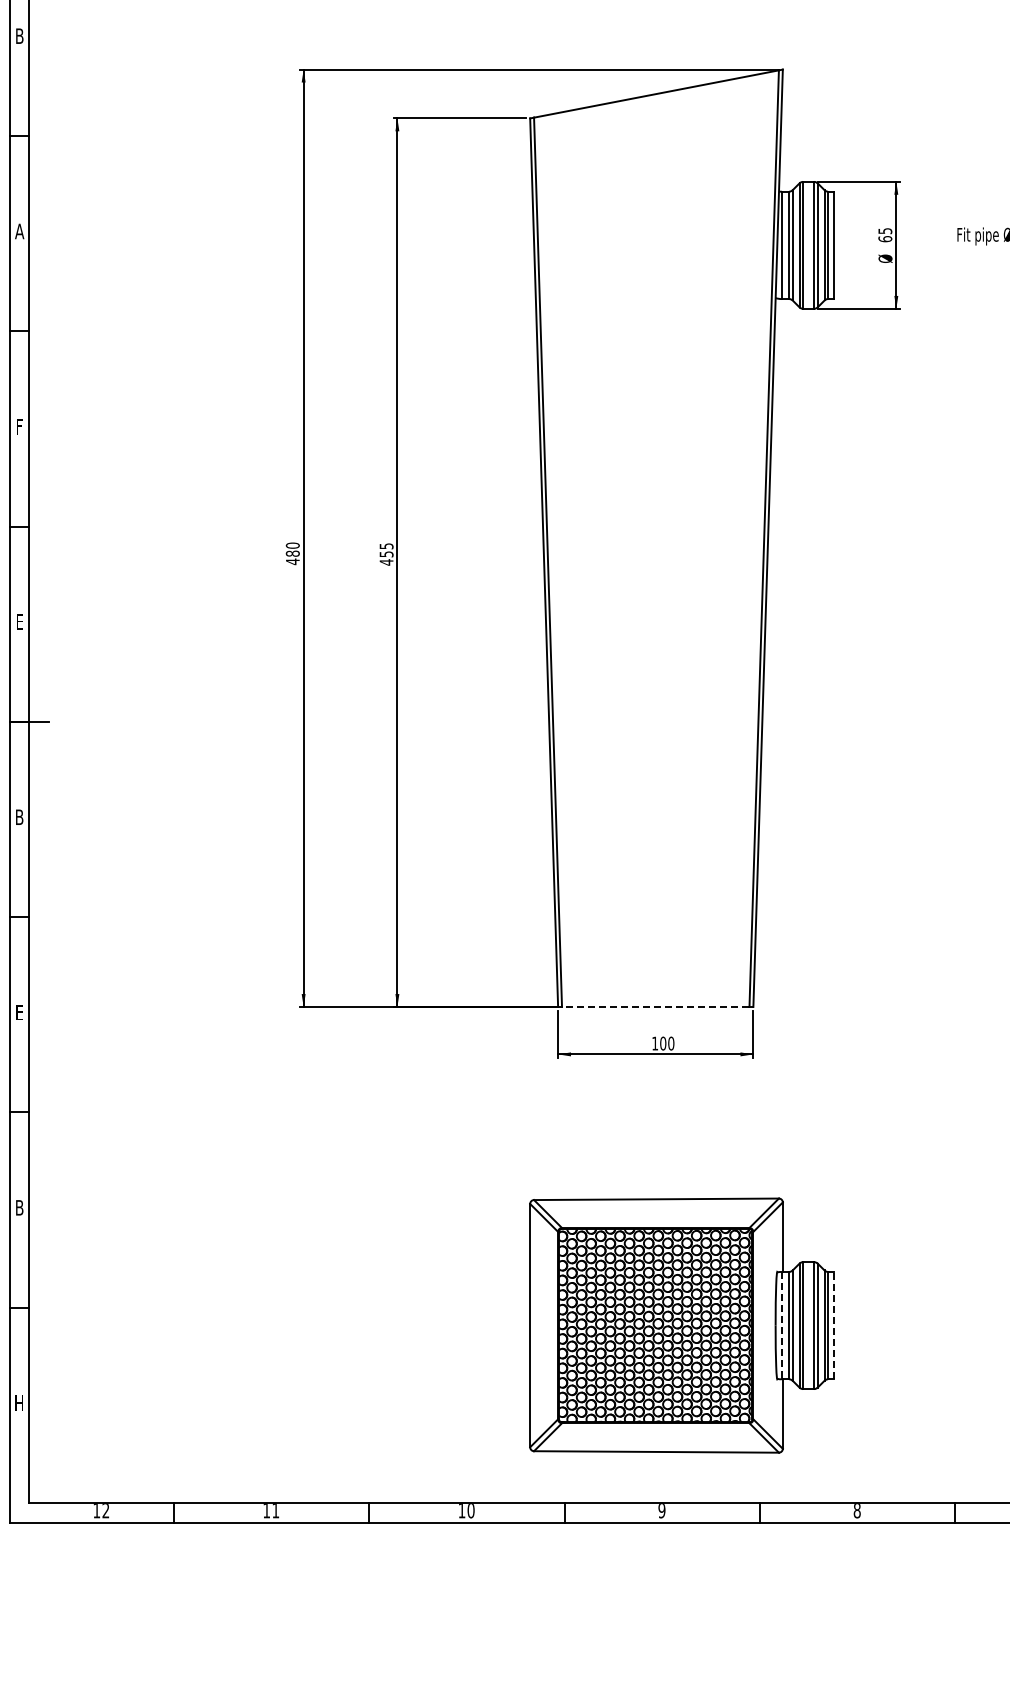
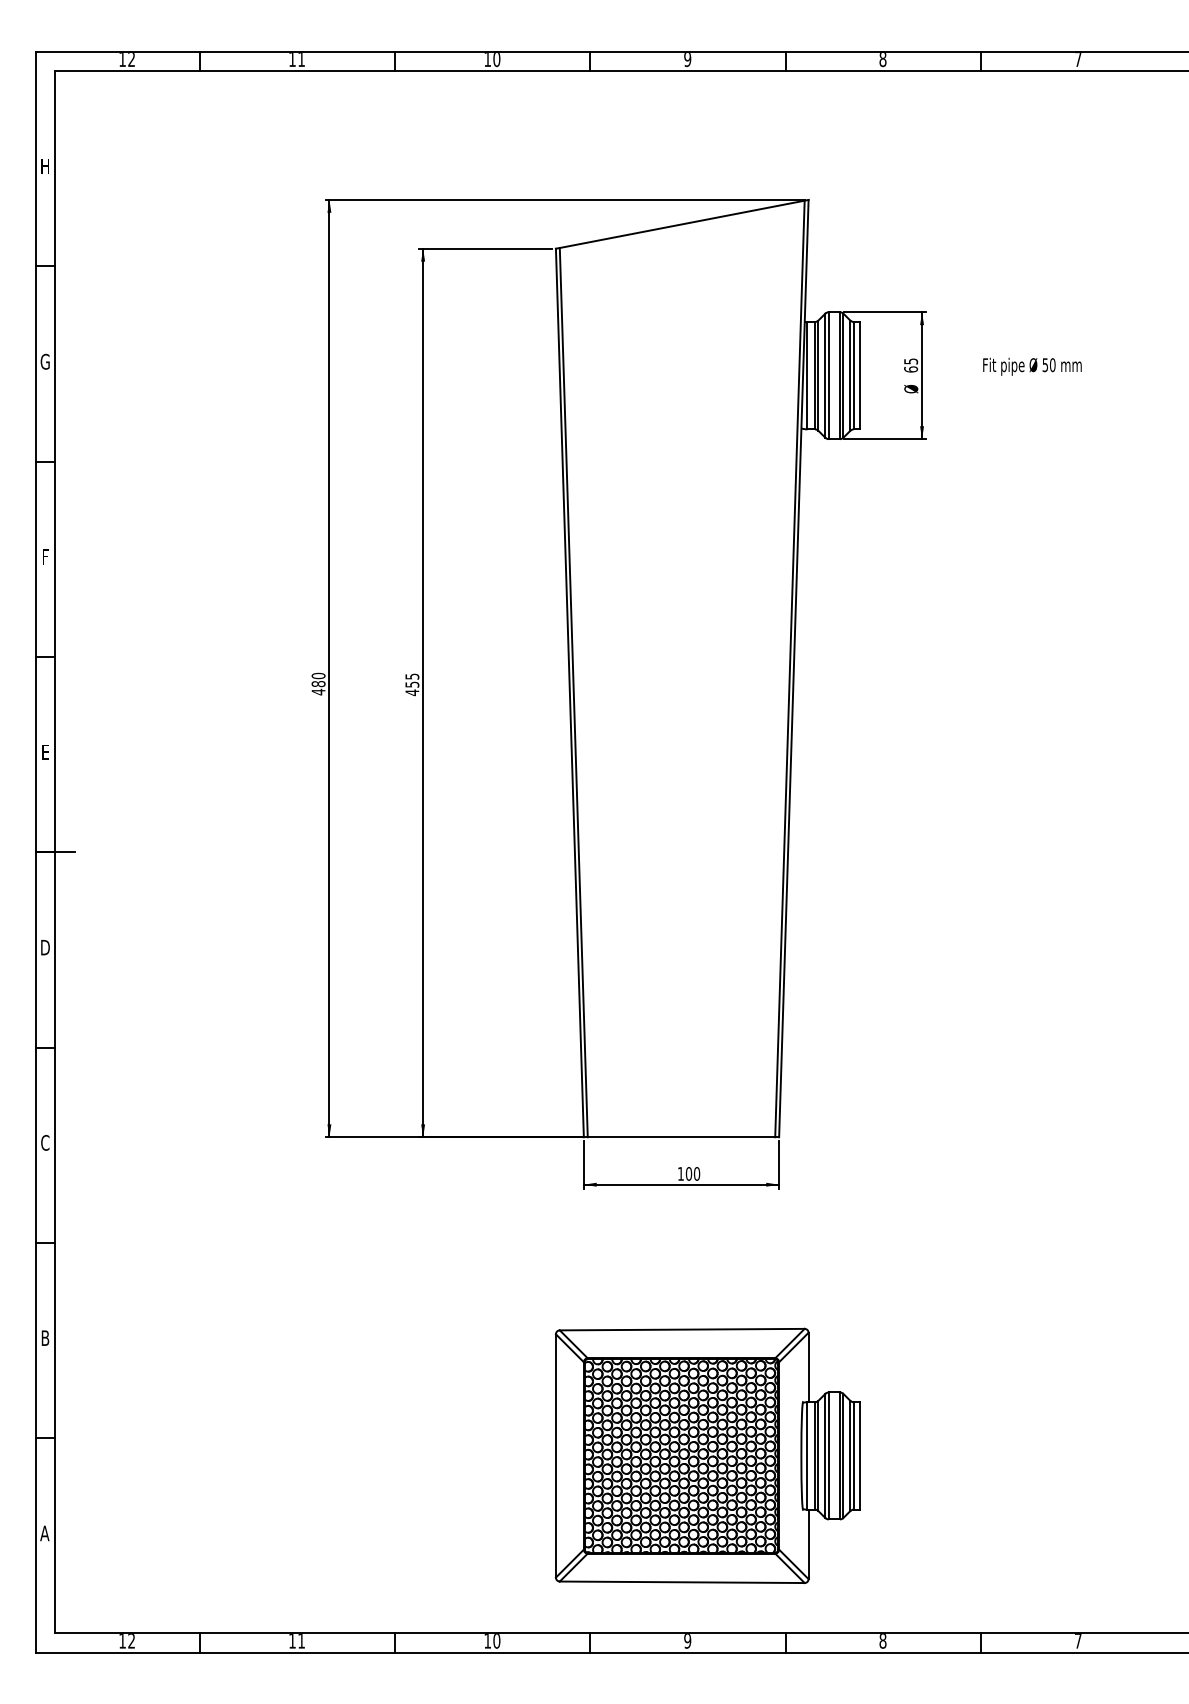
text: (19, 36) -> (45, 166), B -> H
text: (18, 231) -> (44, 361), A -> G
text: (19, 817) -> (45, 947), B -> D
line: (655, 1007) -> (681, 1137), dashed -> solid
text: (19, 1012) -> (45, 1142), E -> C
line: (781, 1325) -> (807, 1455), dashed -> solid
line: (833, 1325) -> (859, 1455), dashed -> solid
text: (18, 1403) -> (44, 1533), H -> A

